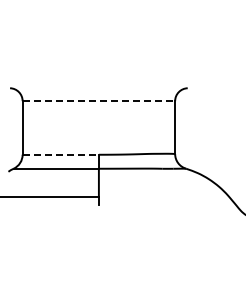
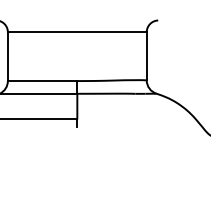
line: (99, 101) -> (77, 32), dashed -> solid
line: (61, 154) -> (43, 80), dashed -> solid

